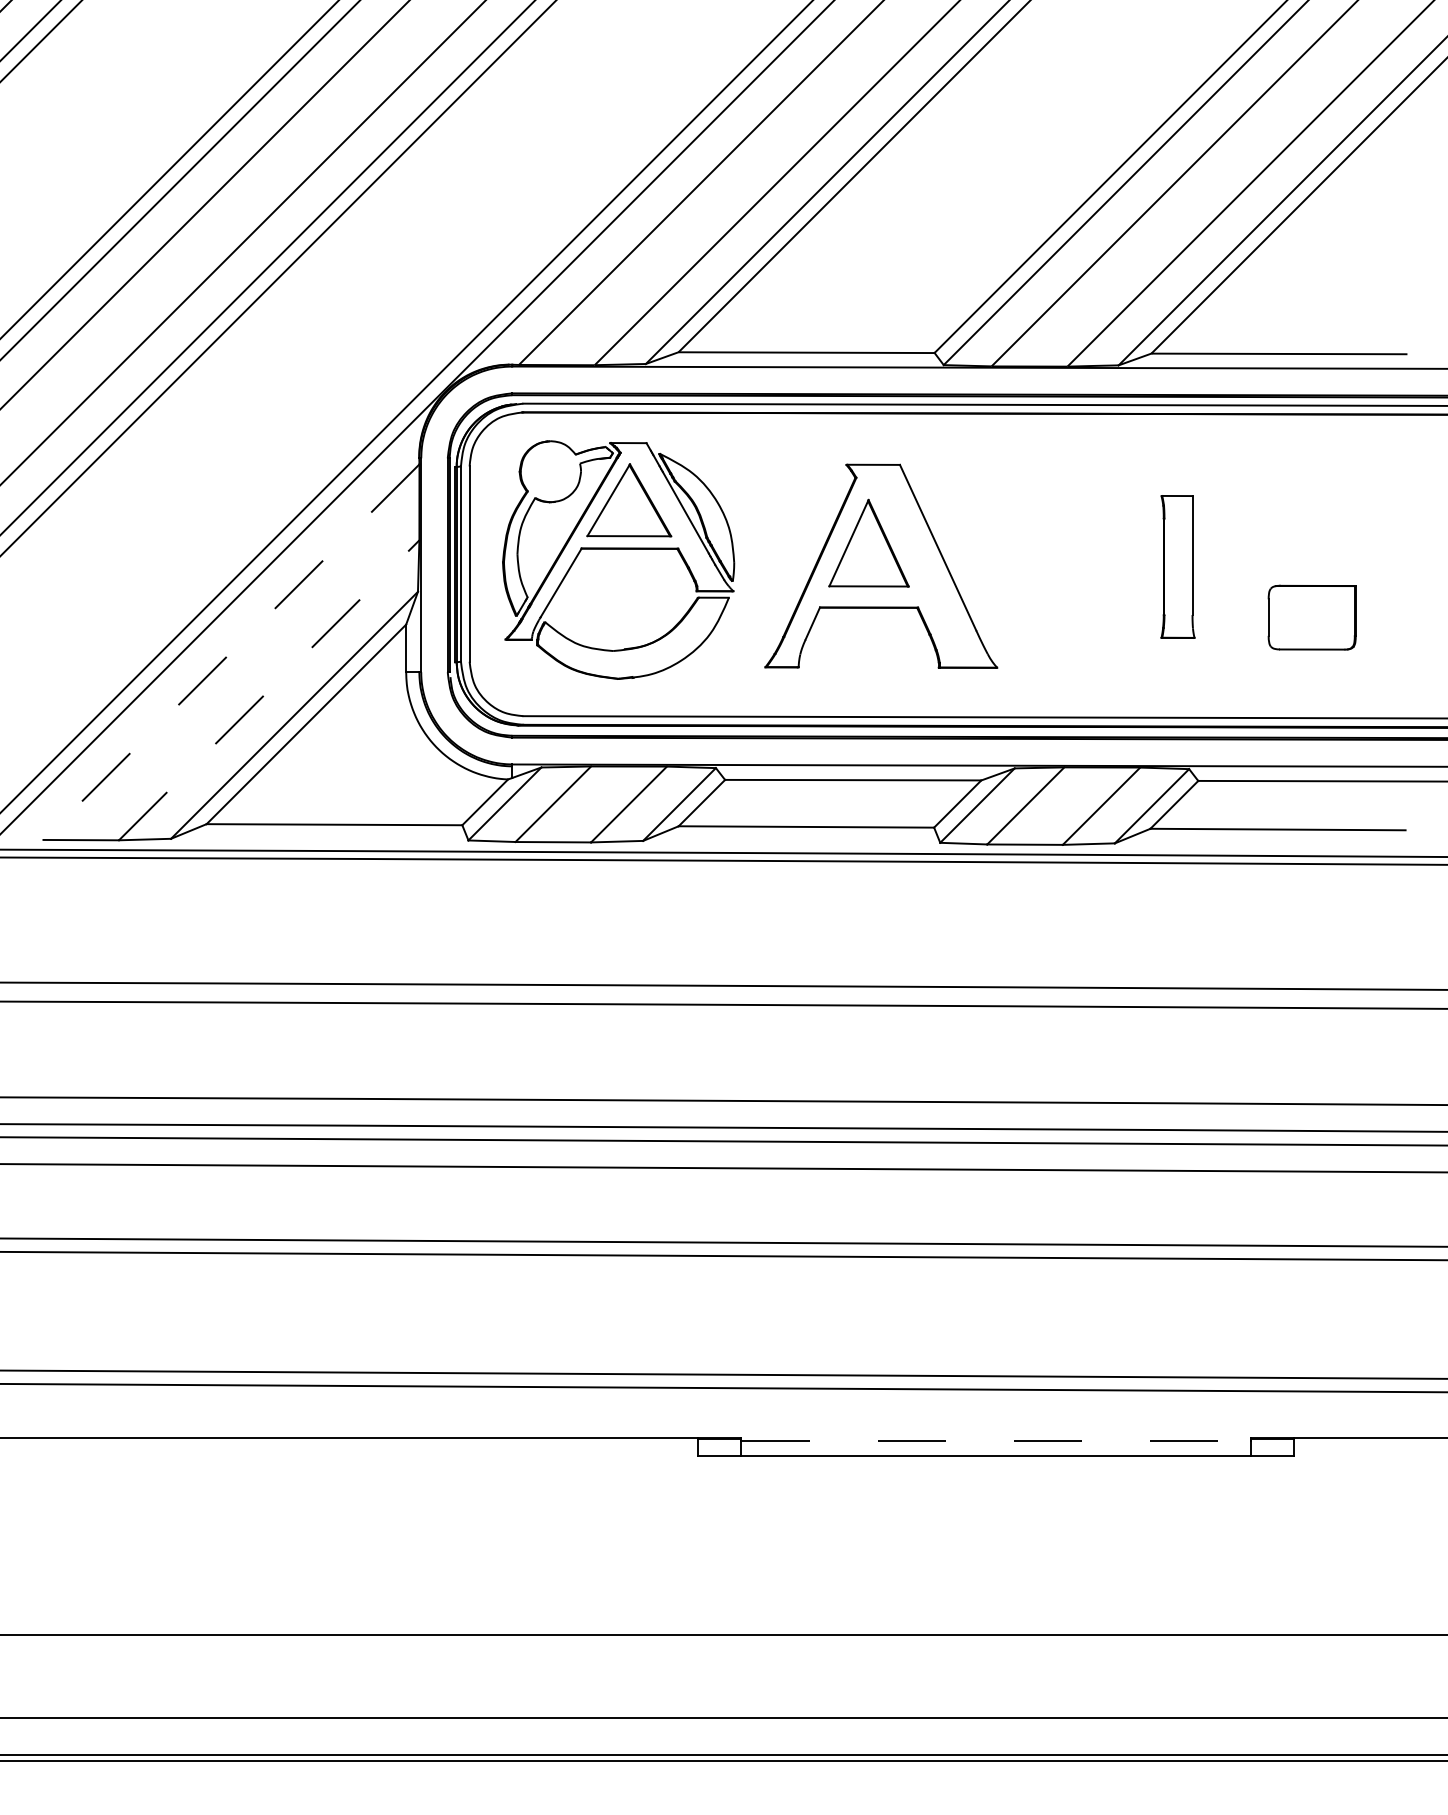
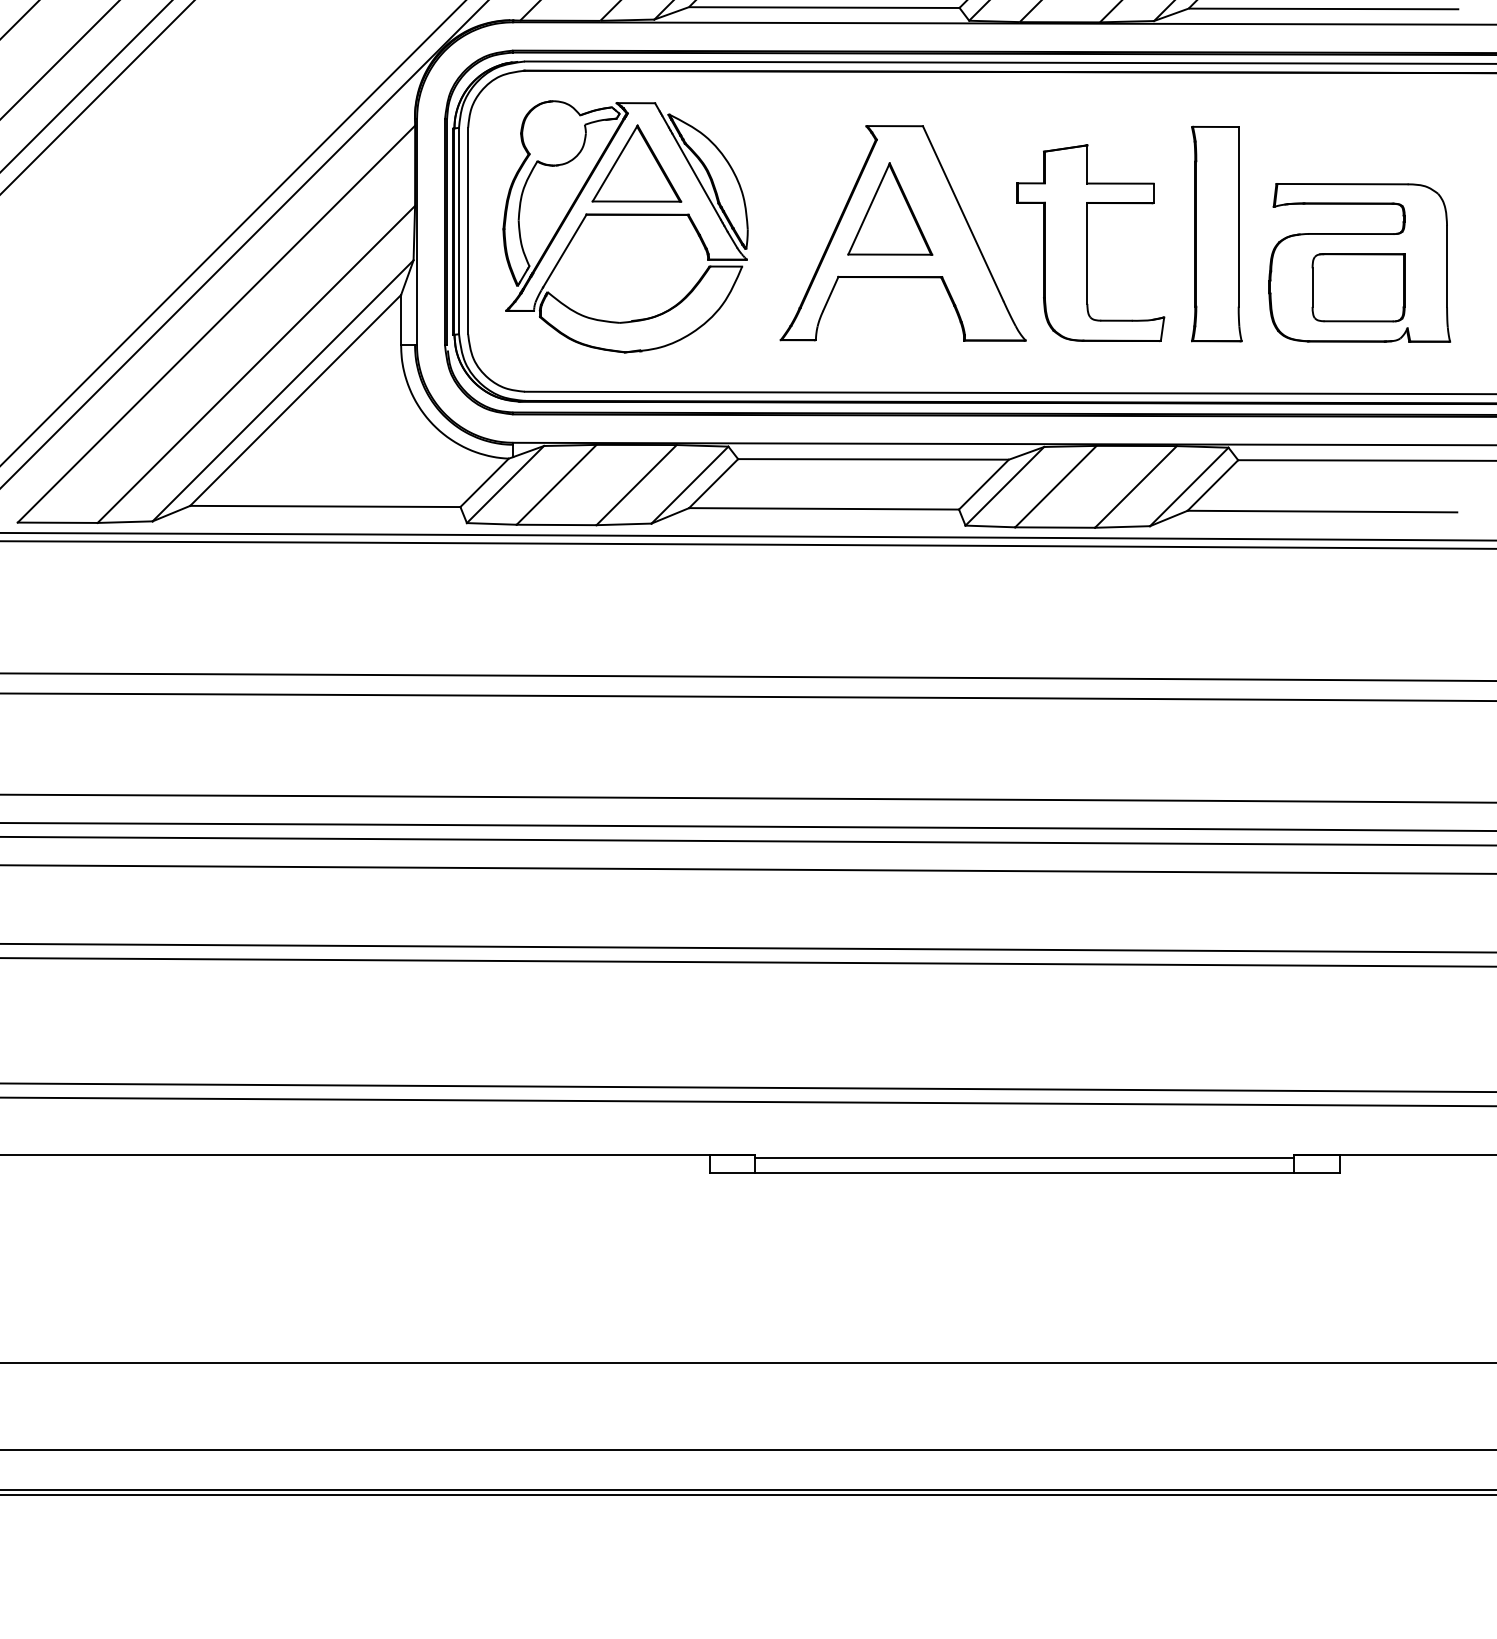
part: (1177, 566) -> (1216, 233), size x1.43
part: (1058, 575) -> (1090, 243), added
part: (1312, 593) -> (1358, 262), added
line: (231, 652) -> (216, 324), dashed -> solid
line: (269, 689) -> (256, 363), dashed -> solid
line: (996, 1440) -> (1024, 1157), dashed -> solid

